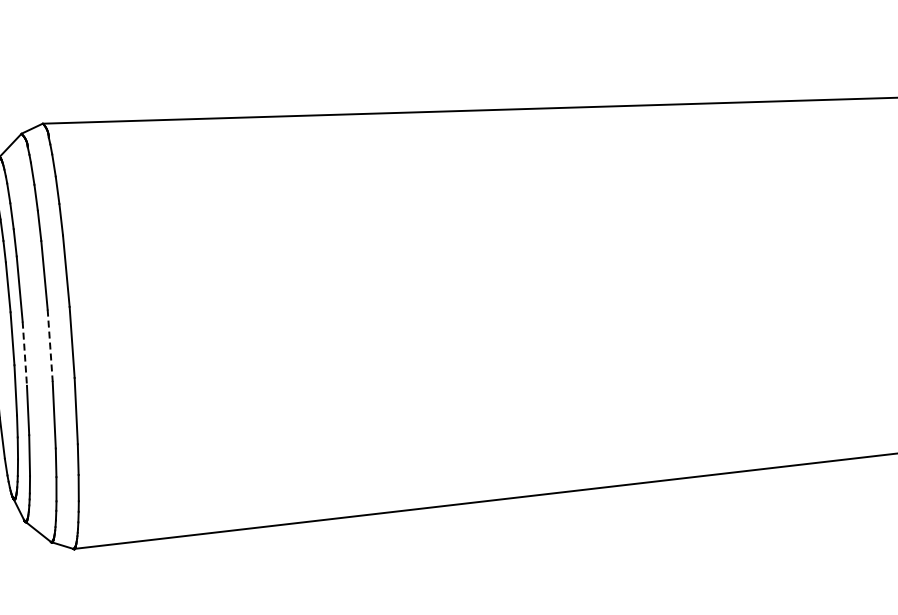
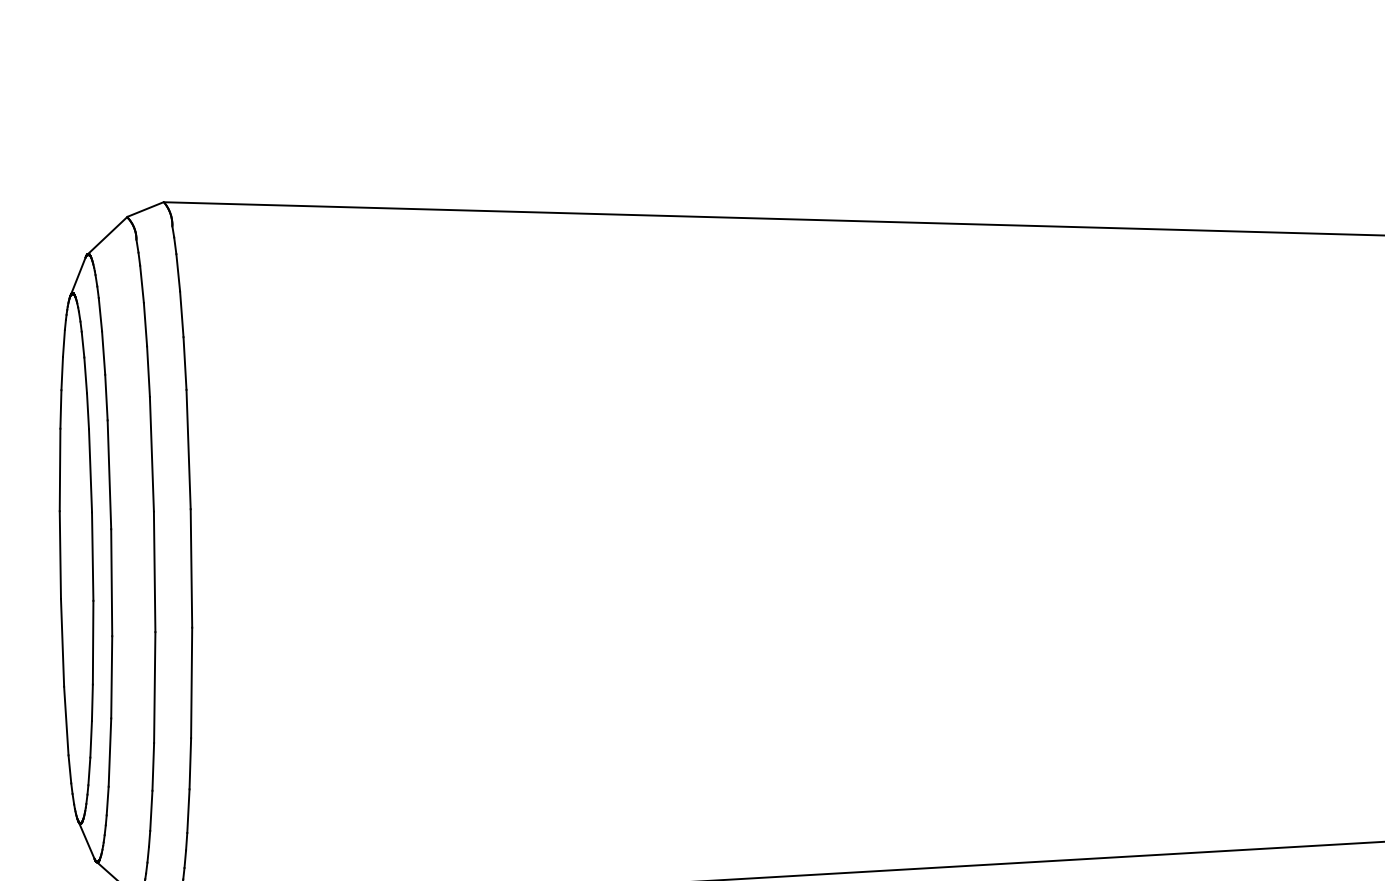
line: (50, 346) -> (155, 573), dashed -> solid
line: (24, 354) -> (111, 583), dashed -> solid

